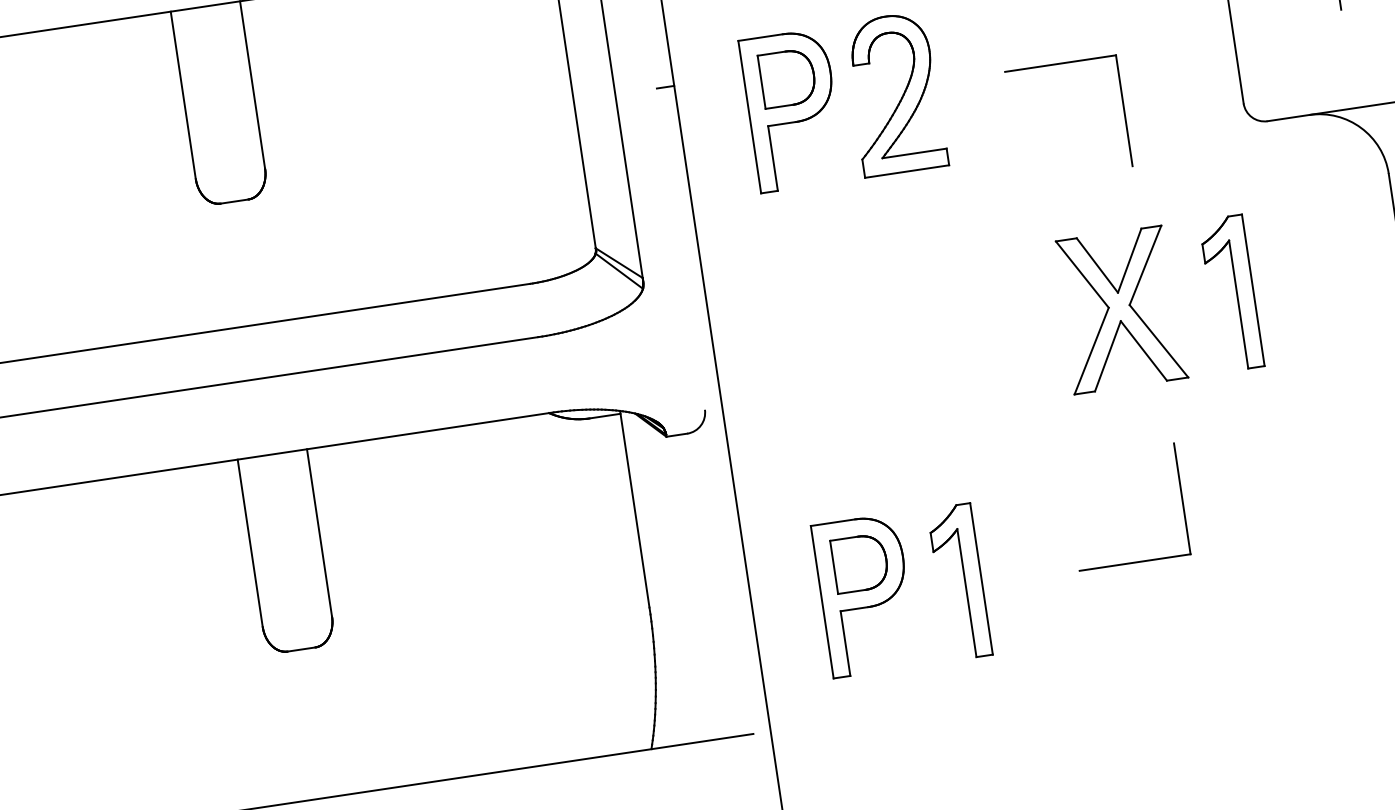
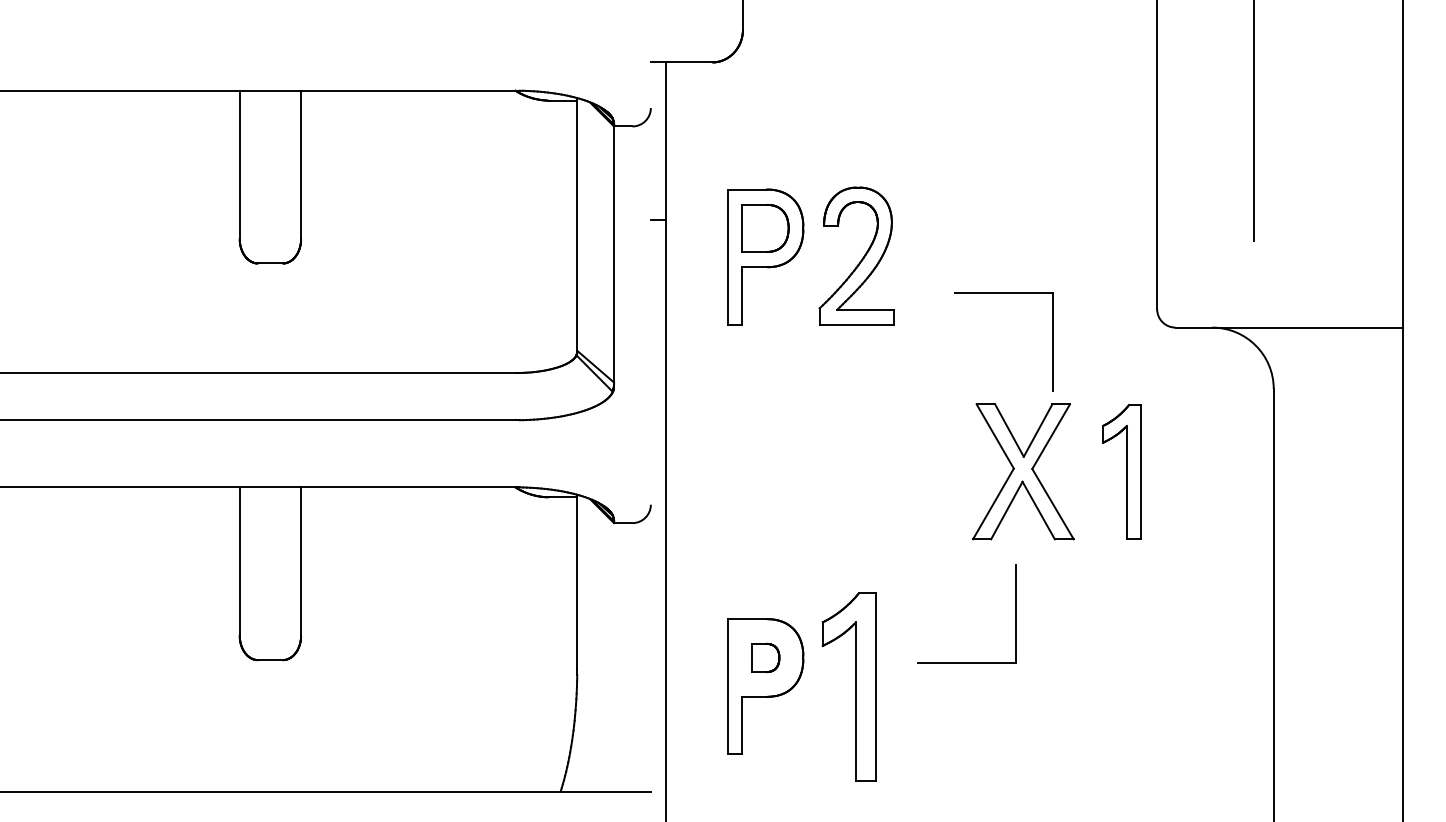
part: (1060, 64) -> (1003, 293), moved
part: (1181, 498) -> (1015, 613), moved
part: (860, 562) -> (765, 657), size x0.6
part: (959, 581) -> (849, 686), size x1.4

